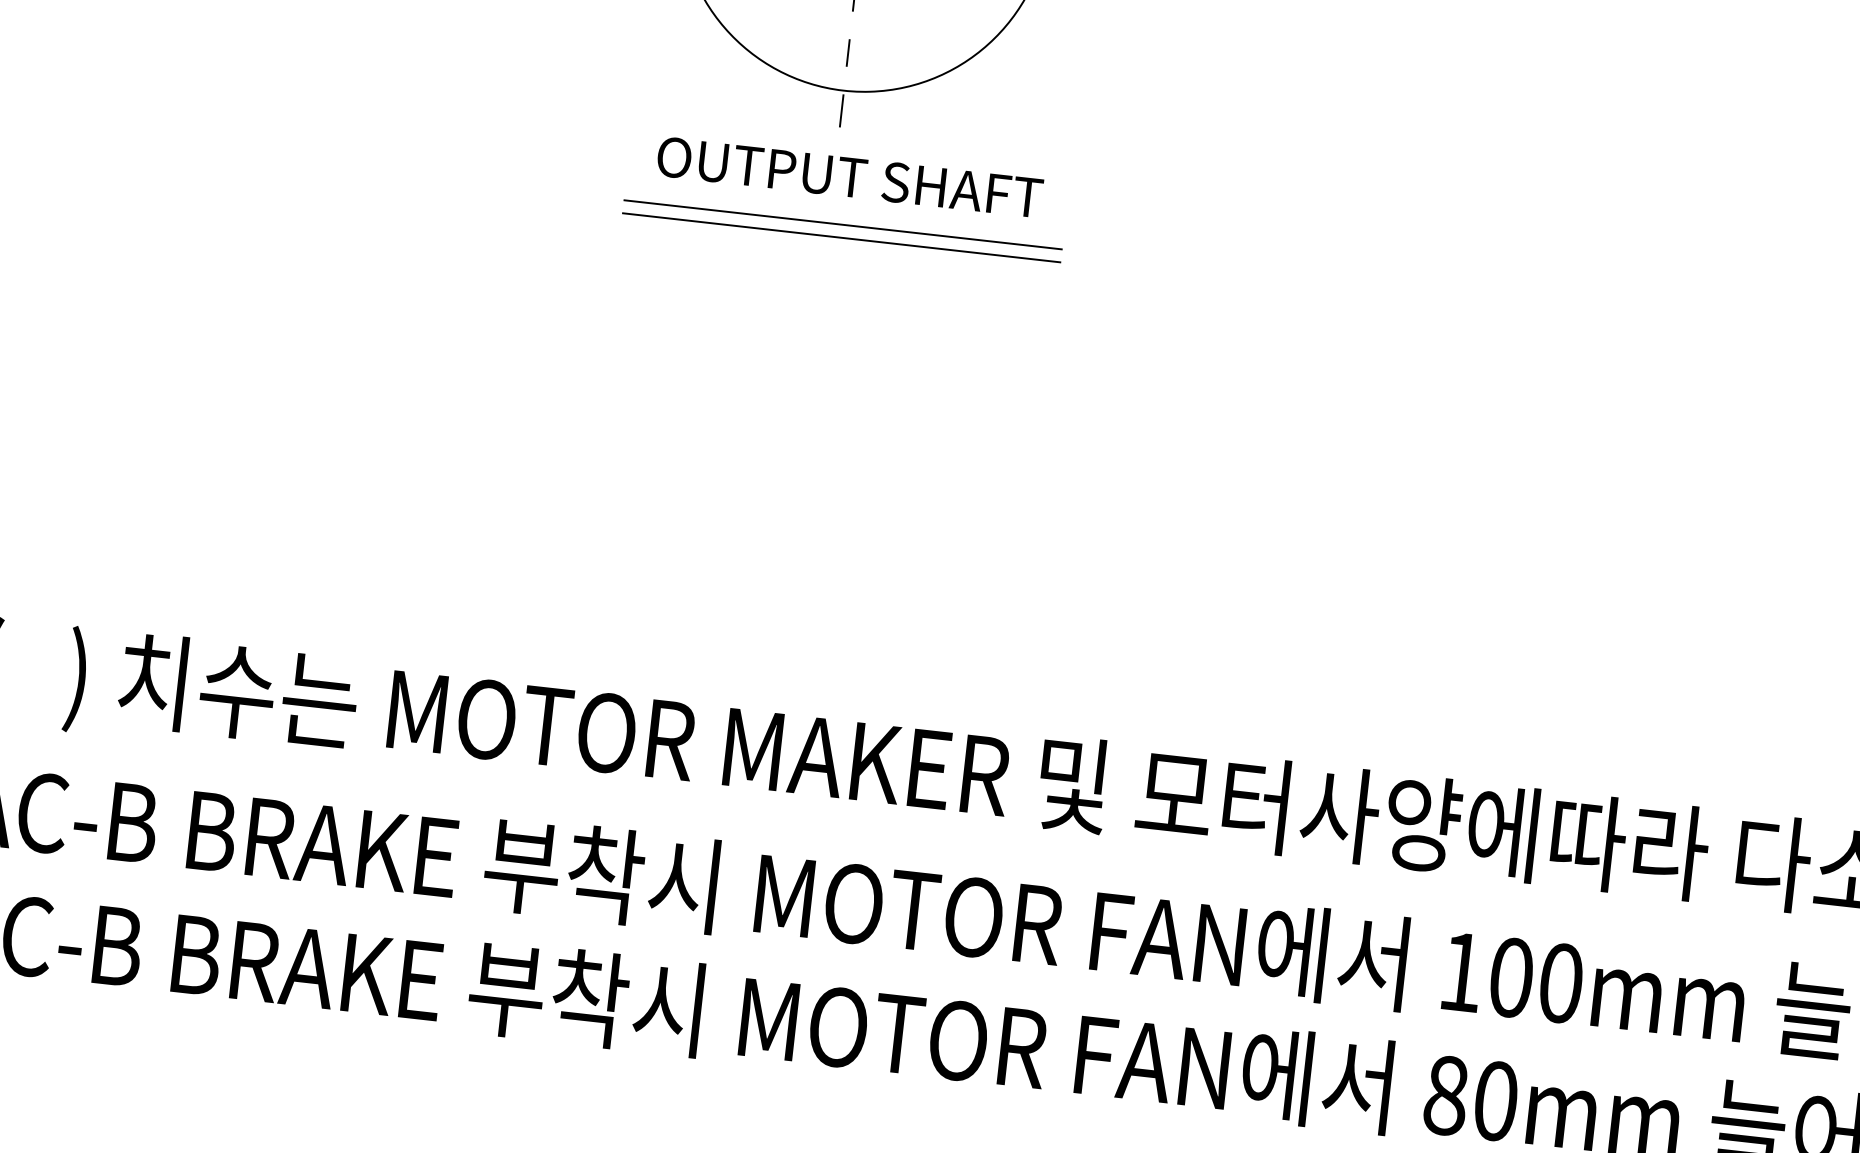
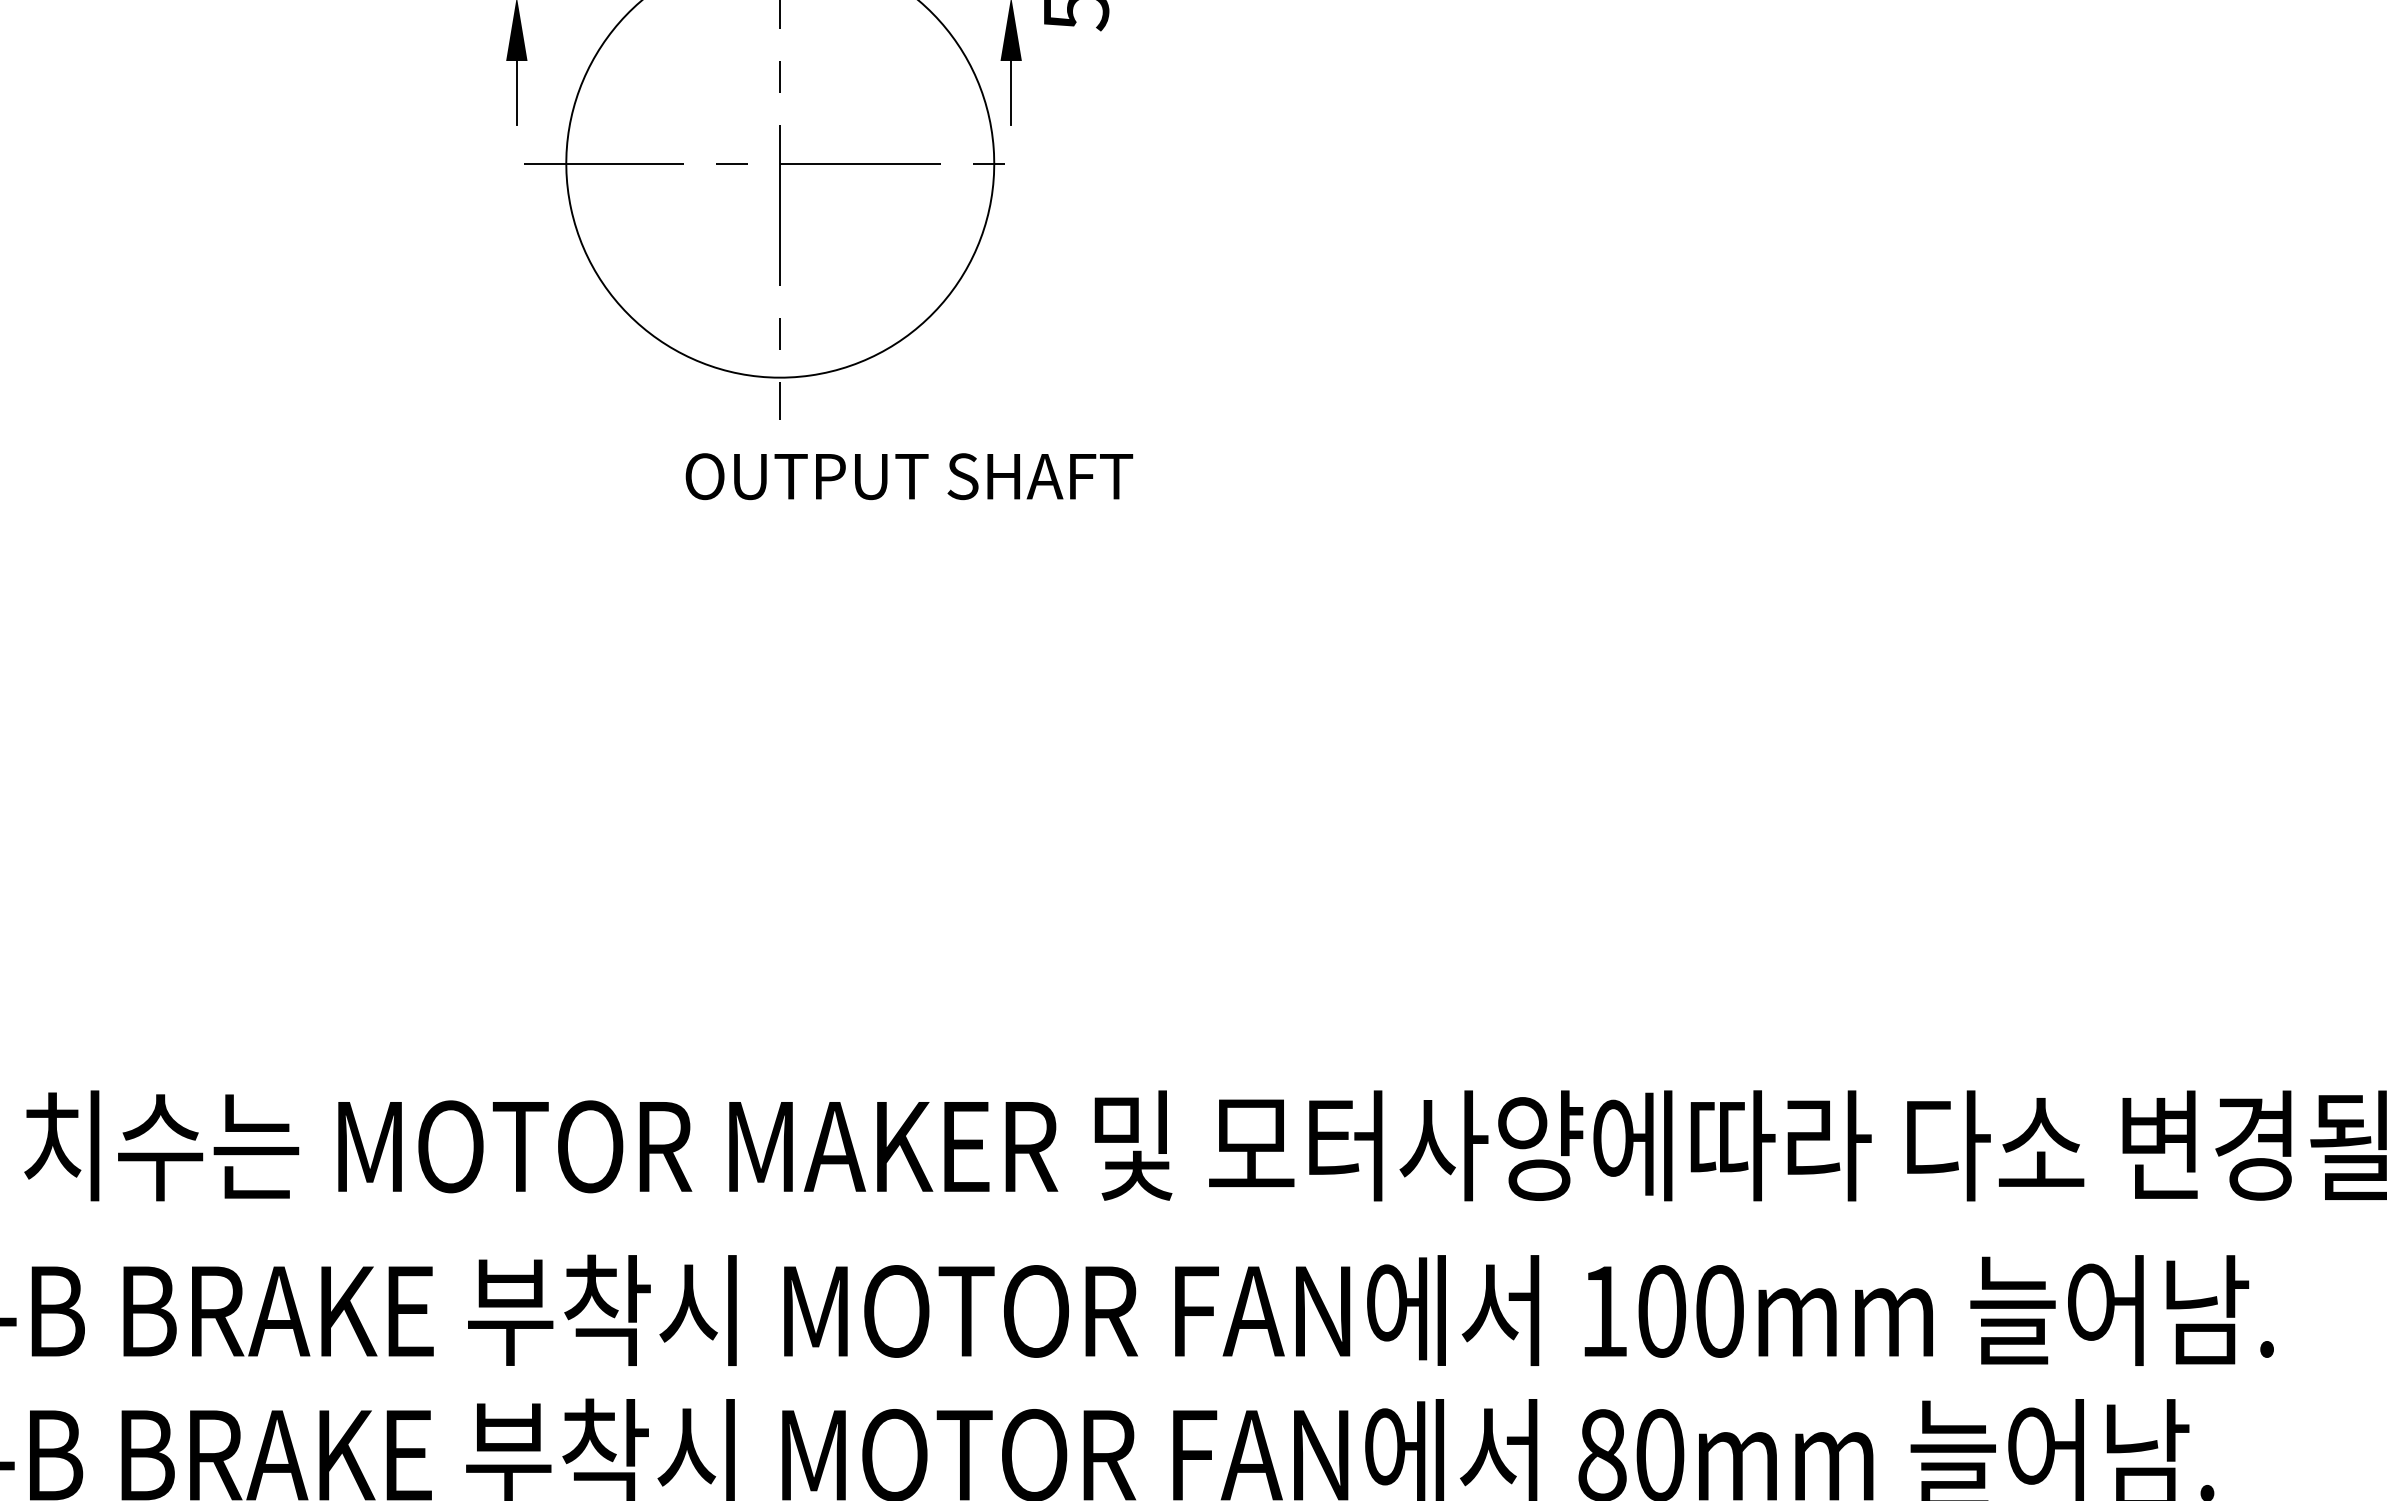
text: (850, 177) -> (909, 476), moved
line: (842, 225) -> (796, 532), removed
line: (841, 238) -> (796, 547), removed

